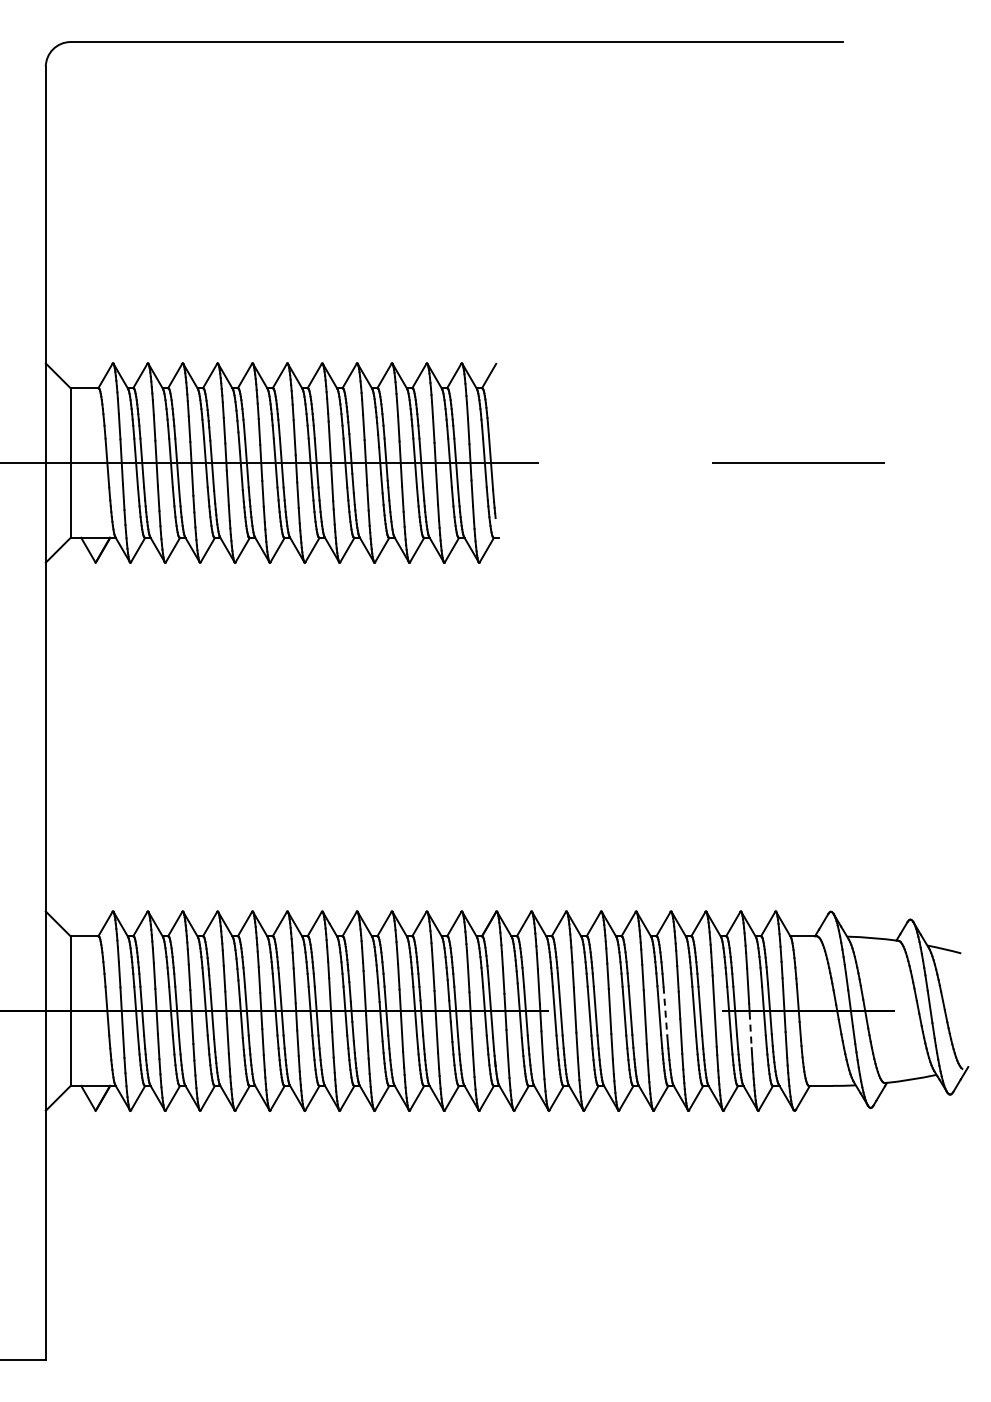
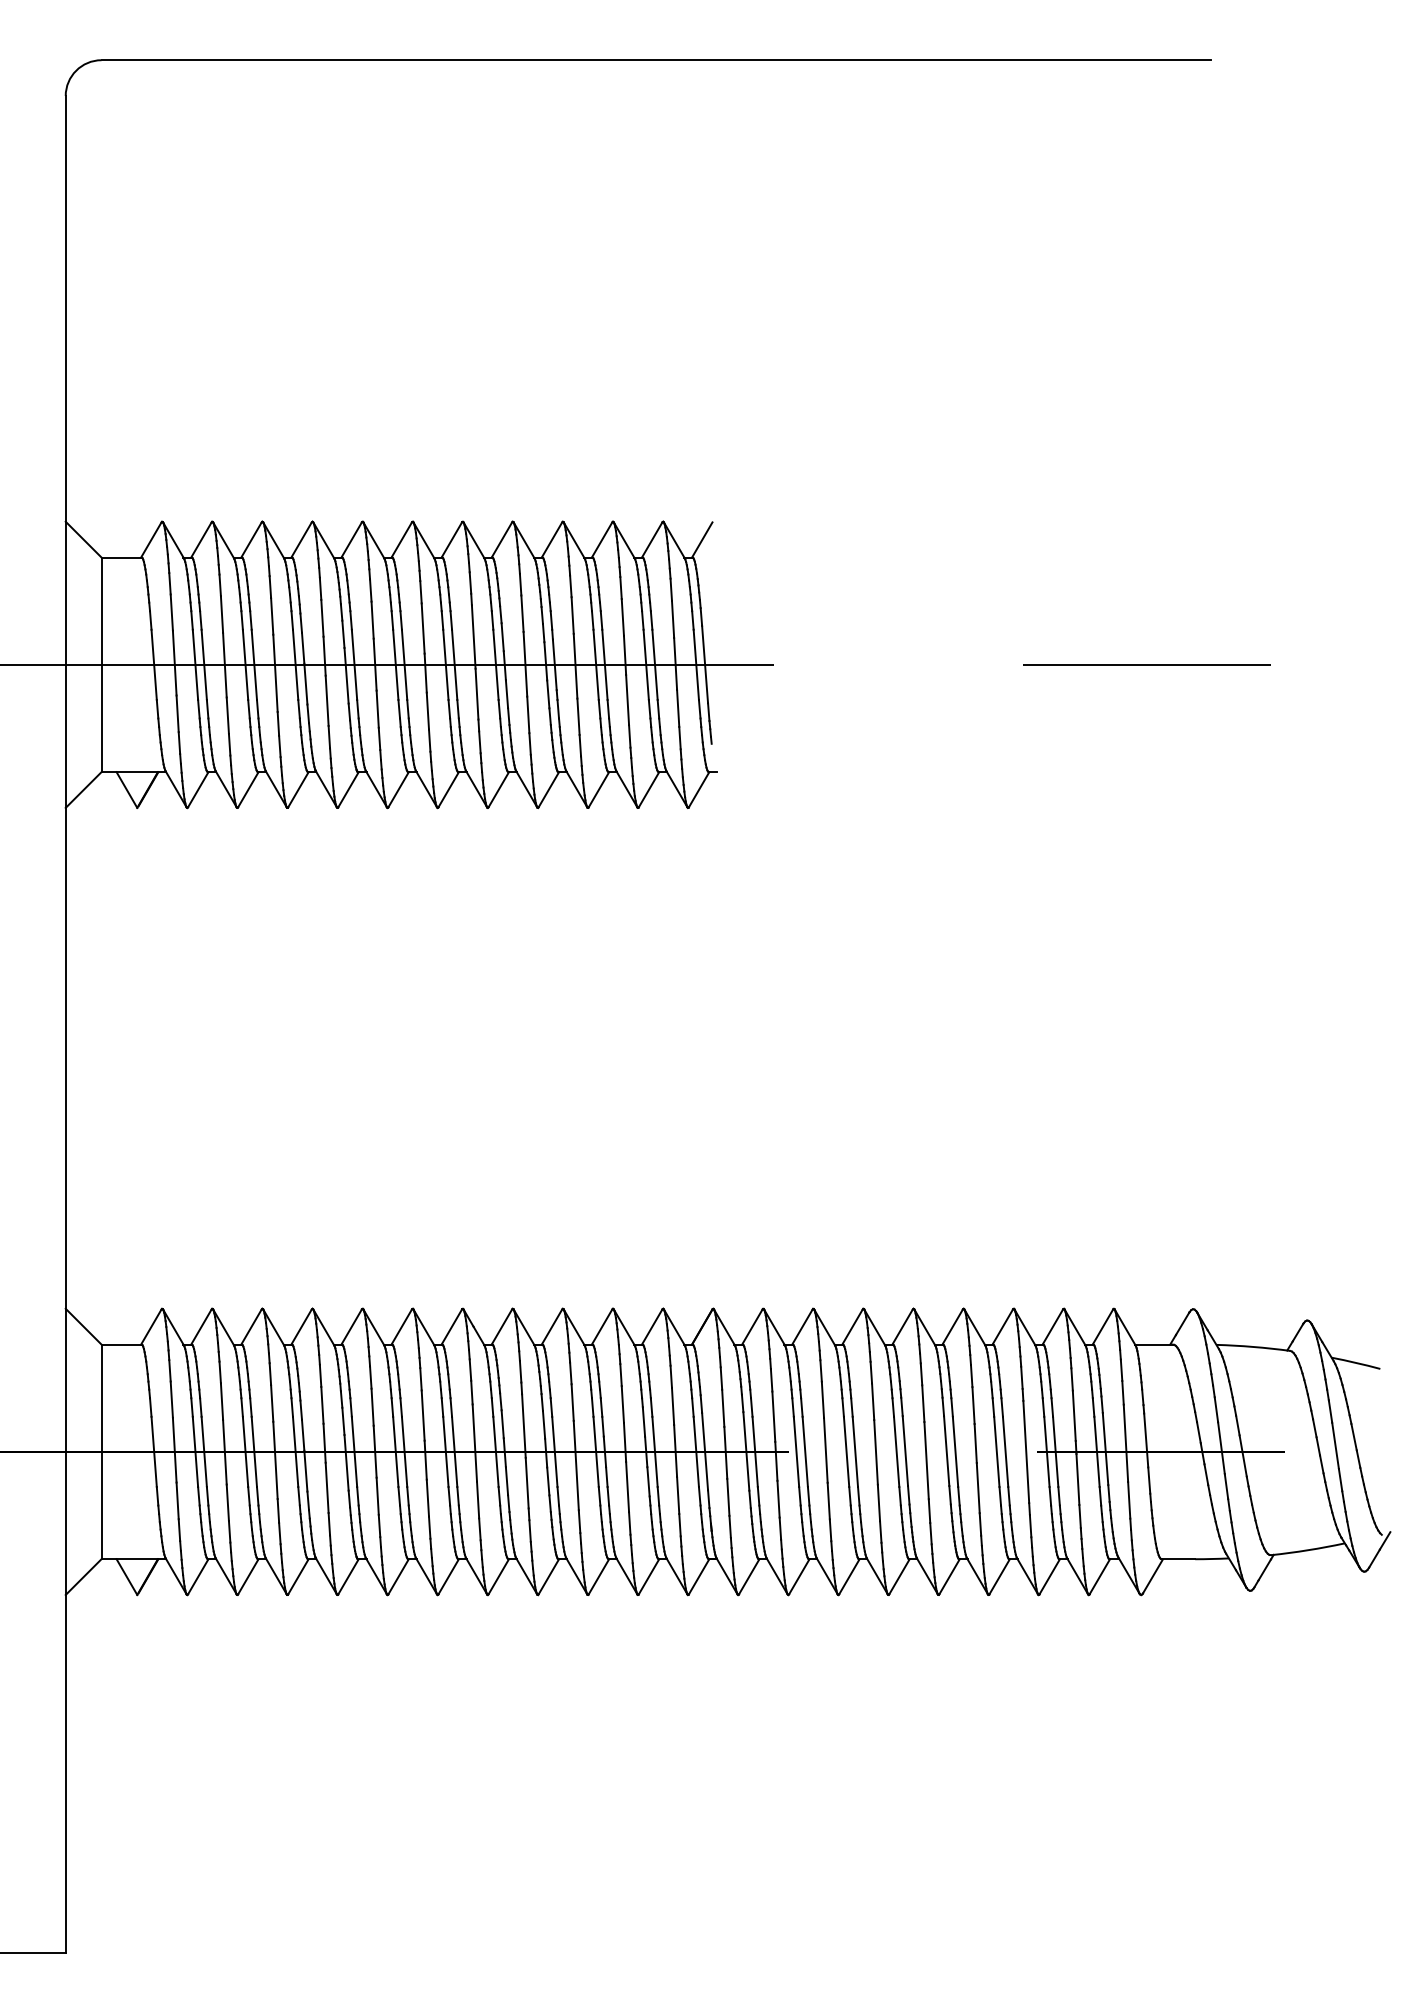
line: (665, 1011) -> (955, 1452), dashed -> solid
line: (750, 1030) -> (1077, 1479), dashed -> solid

